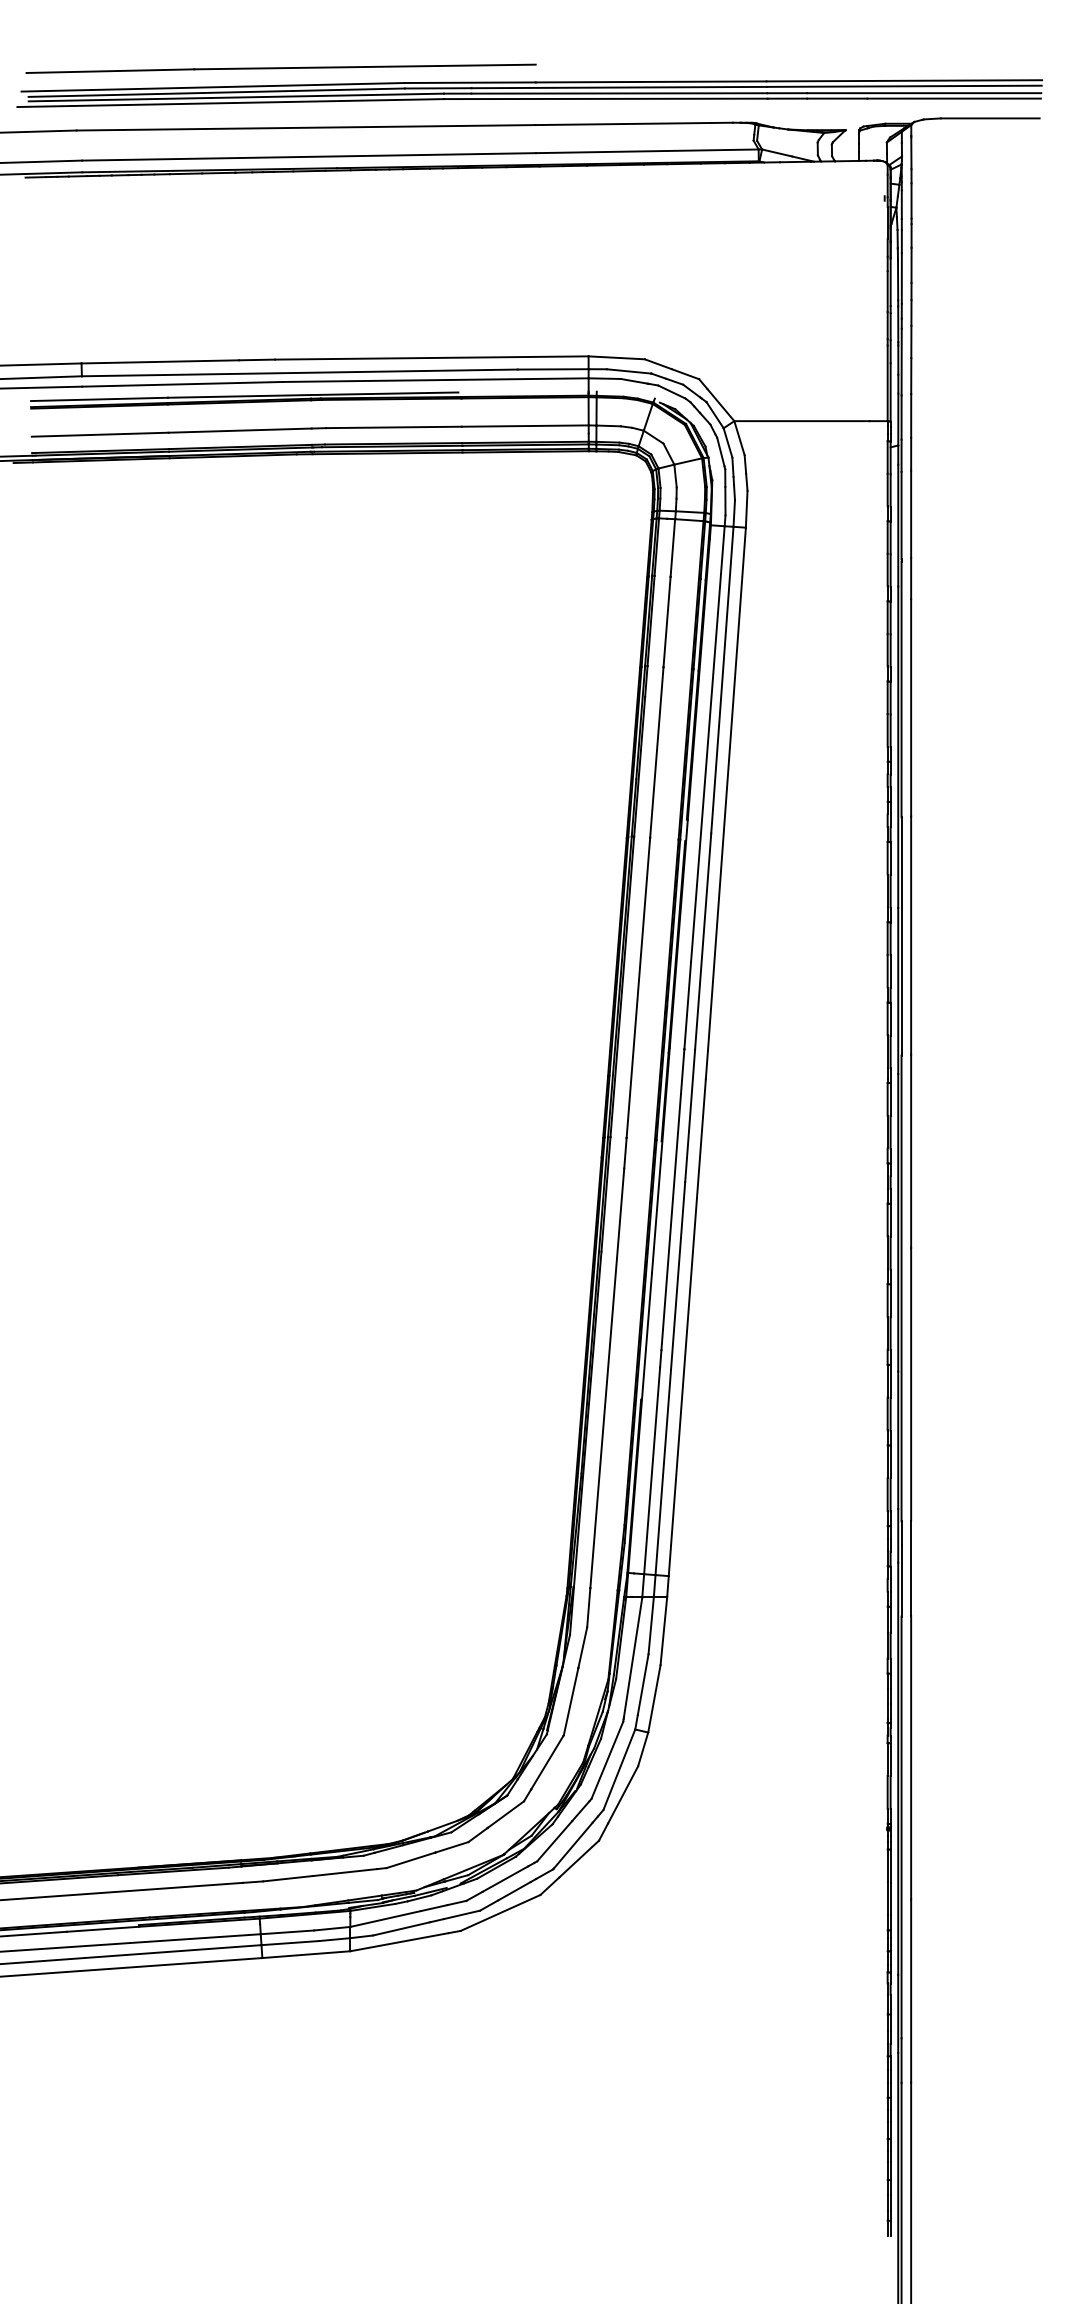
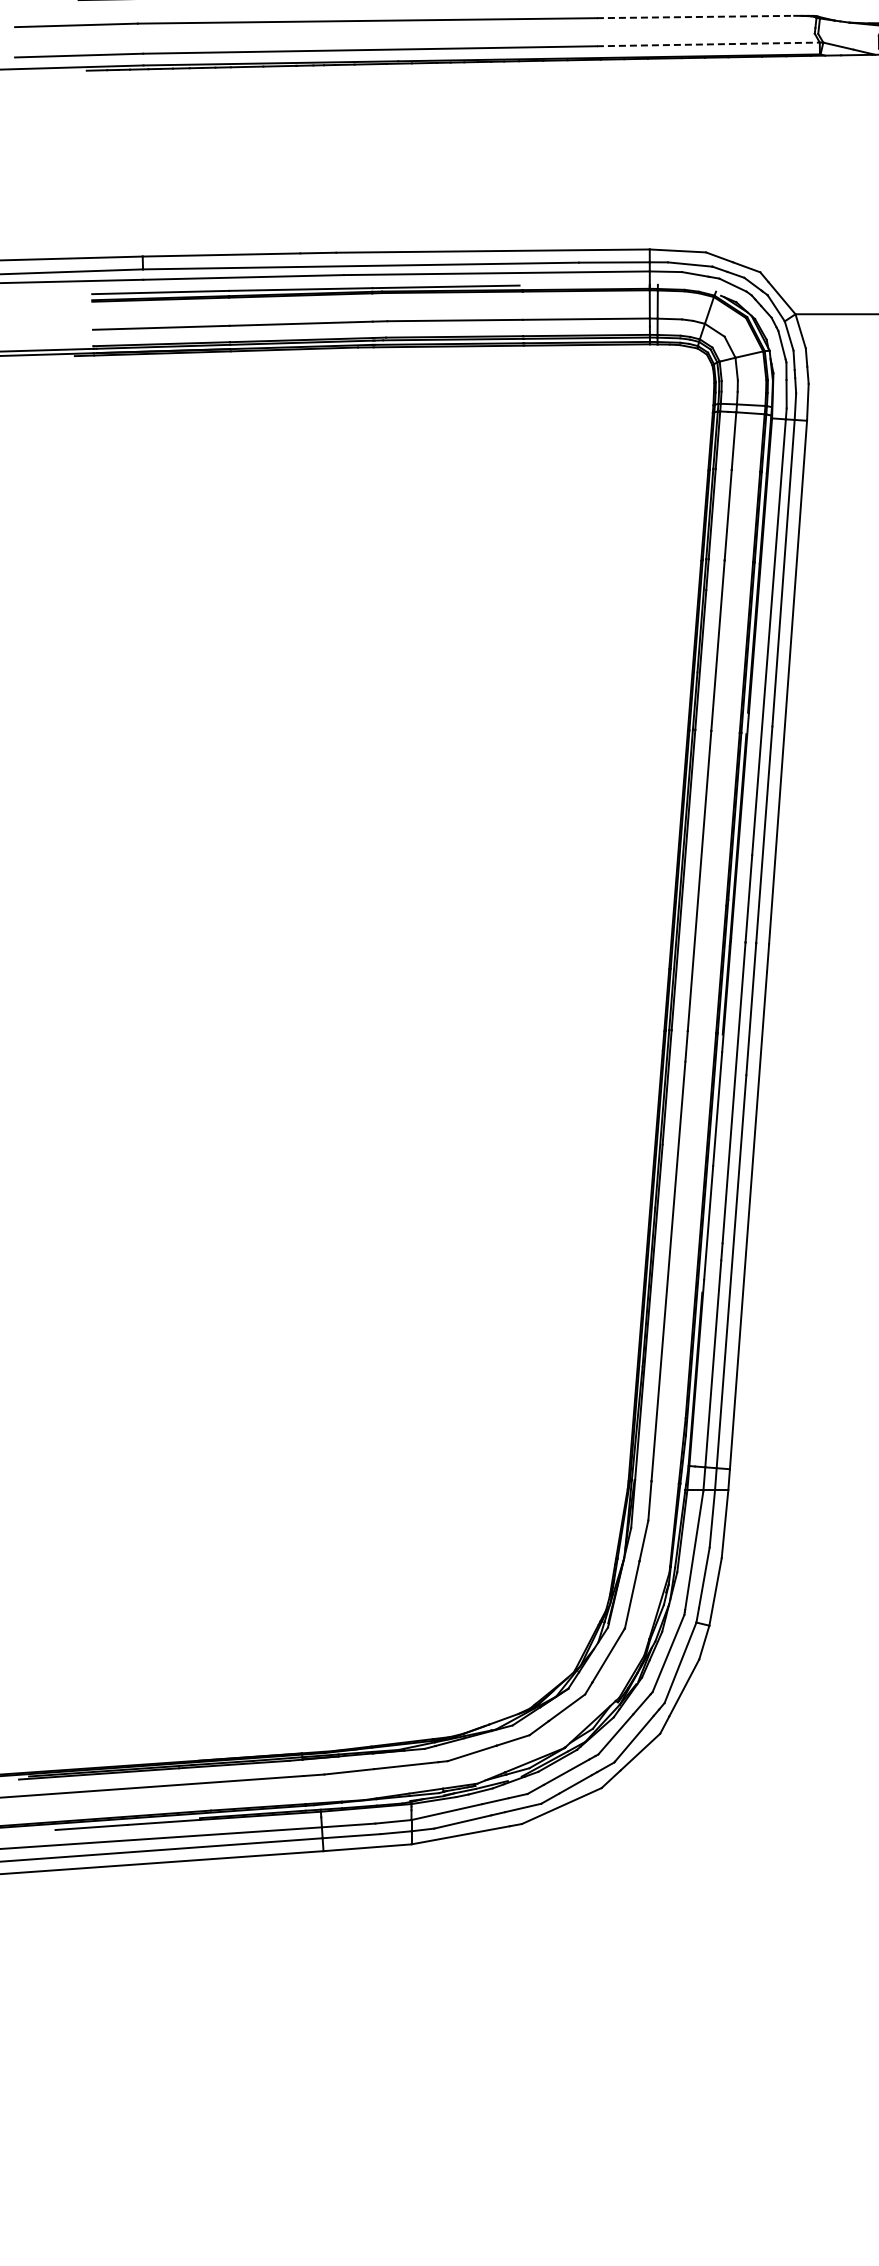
line: (634, 123) -> (695, 16), solid -> dashed
line: (647, 151) -> (708, 44), solid -> dashed

